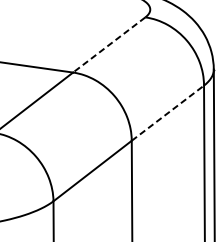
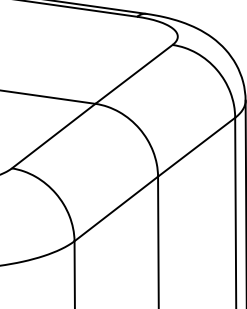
line: (109, 45) -> (134, 74), dashed -> solid
line: (167, 113) -> (196, 147), dashed -> solid

